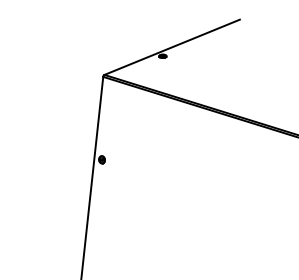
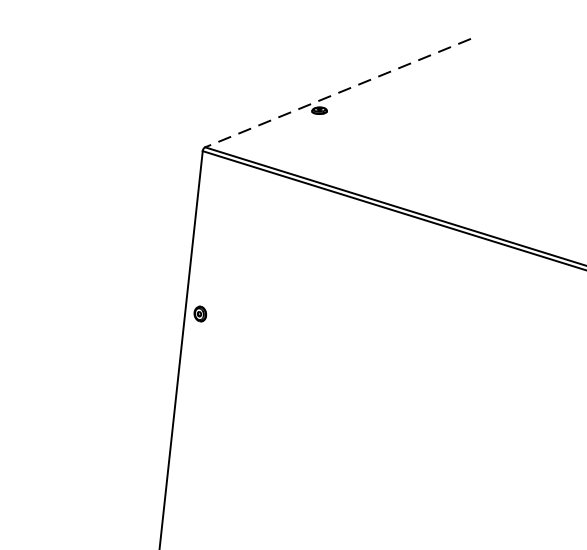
line: (171, 47) -> (336, 93), solid -> dashed

